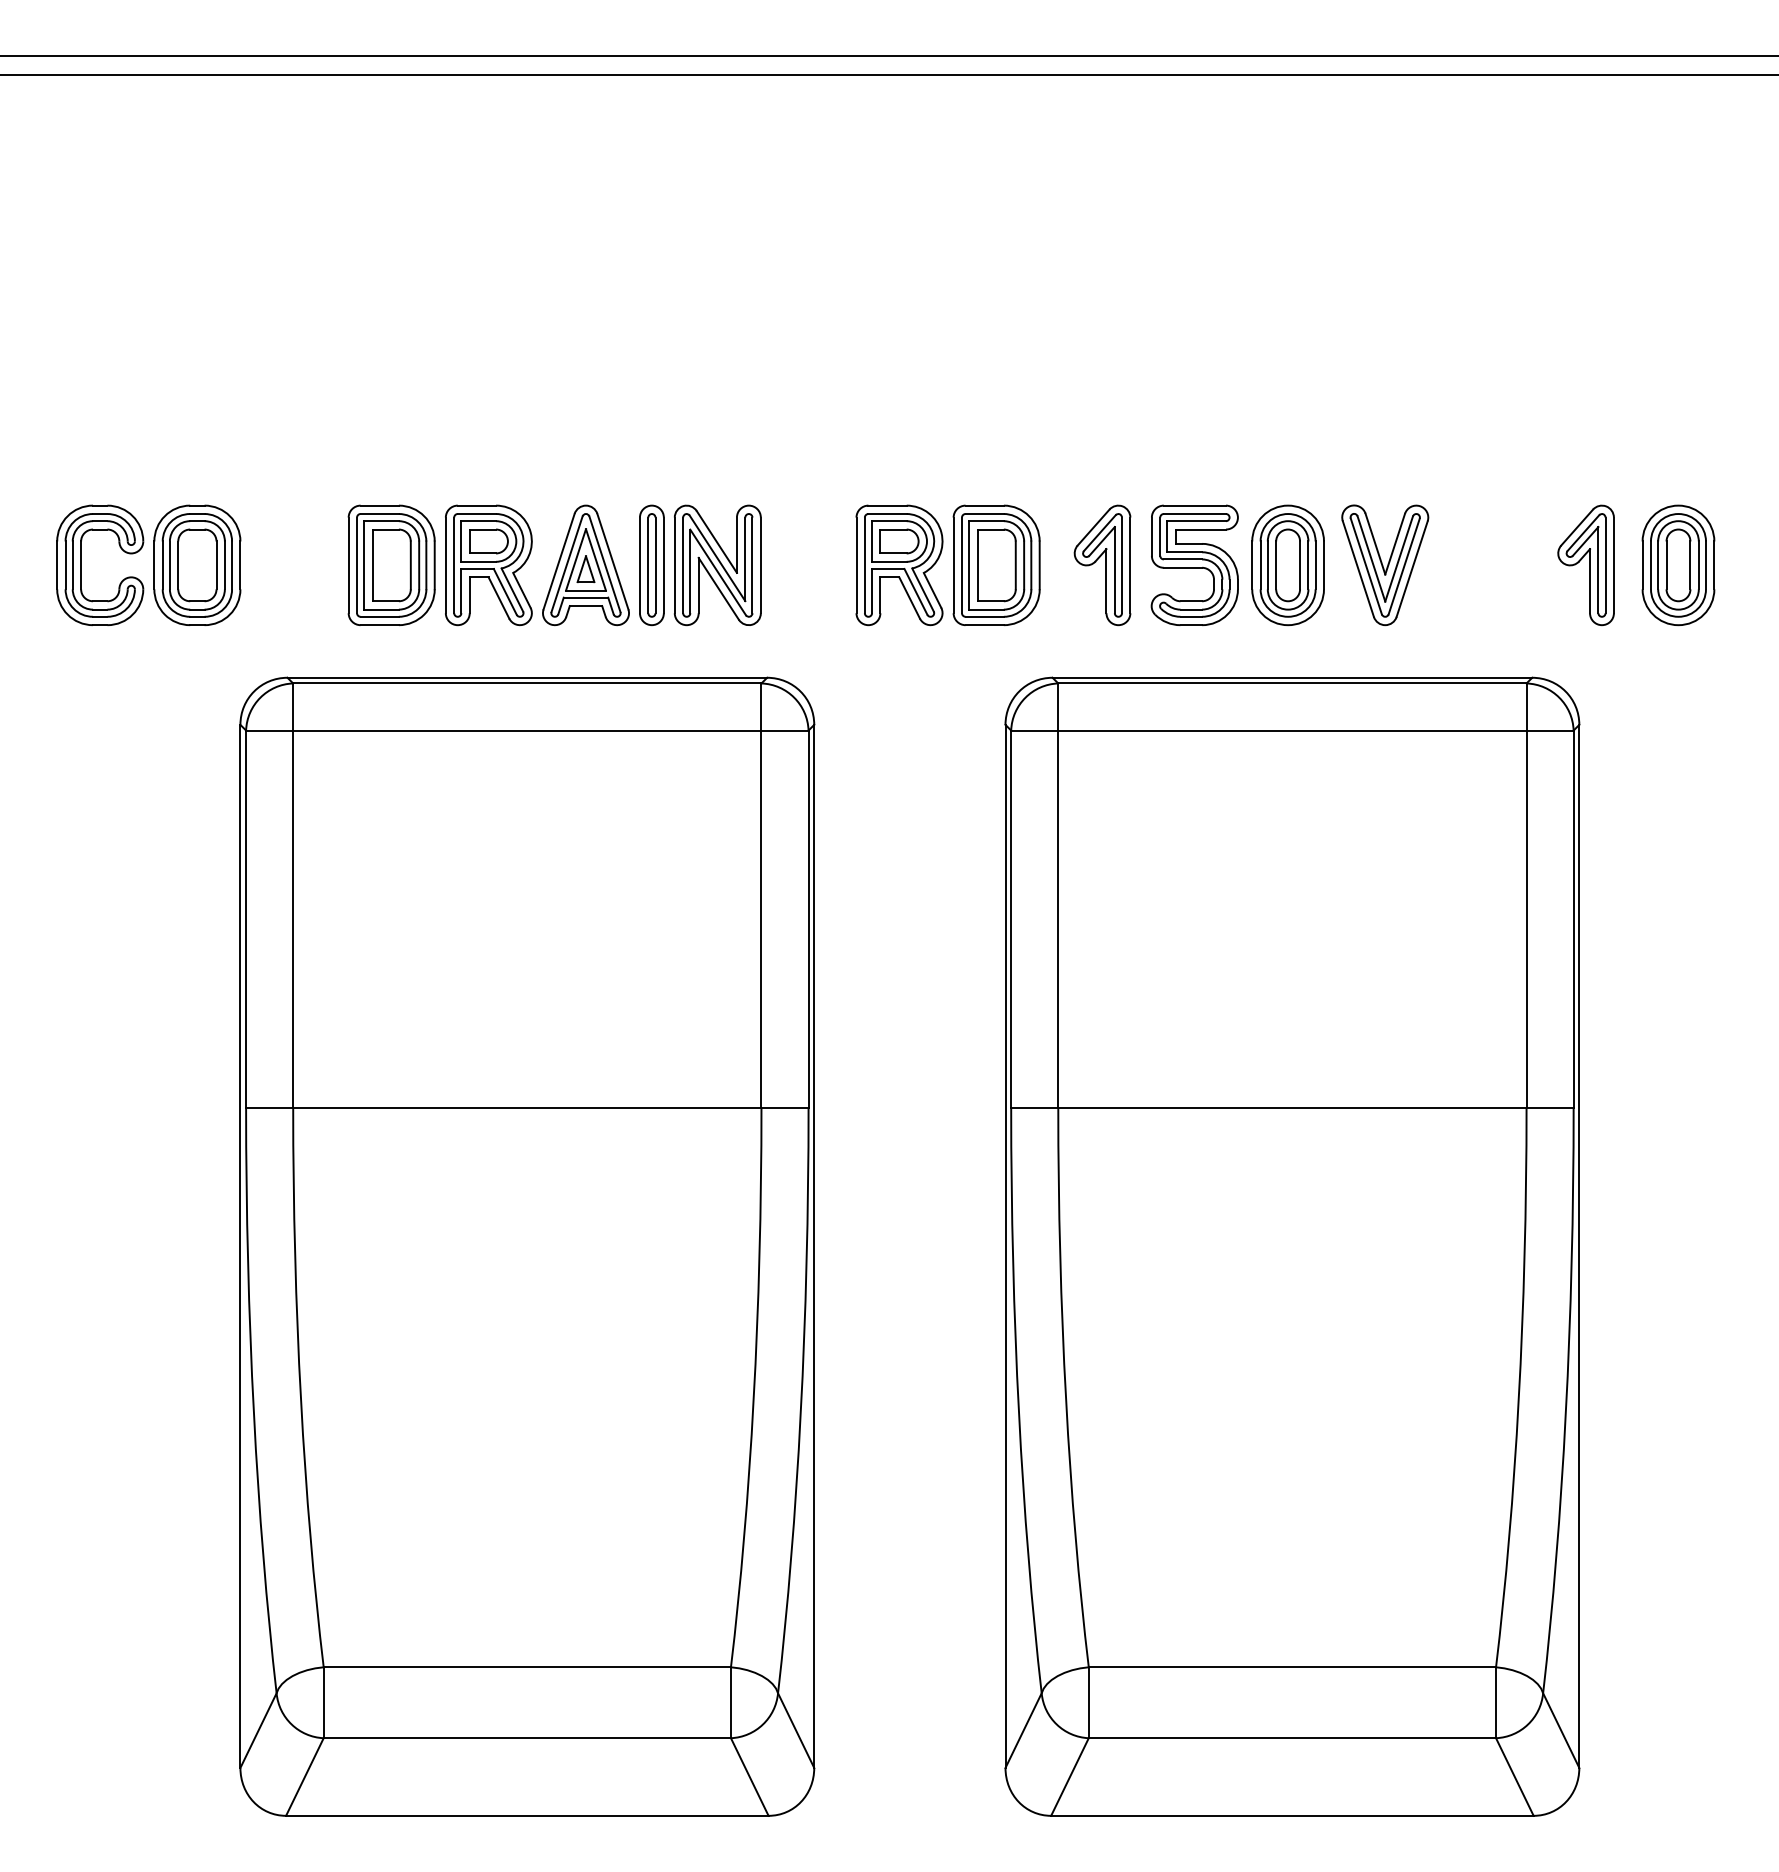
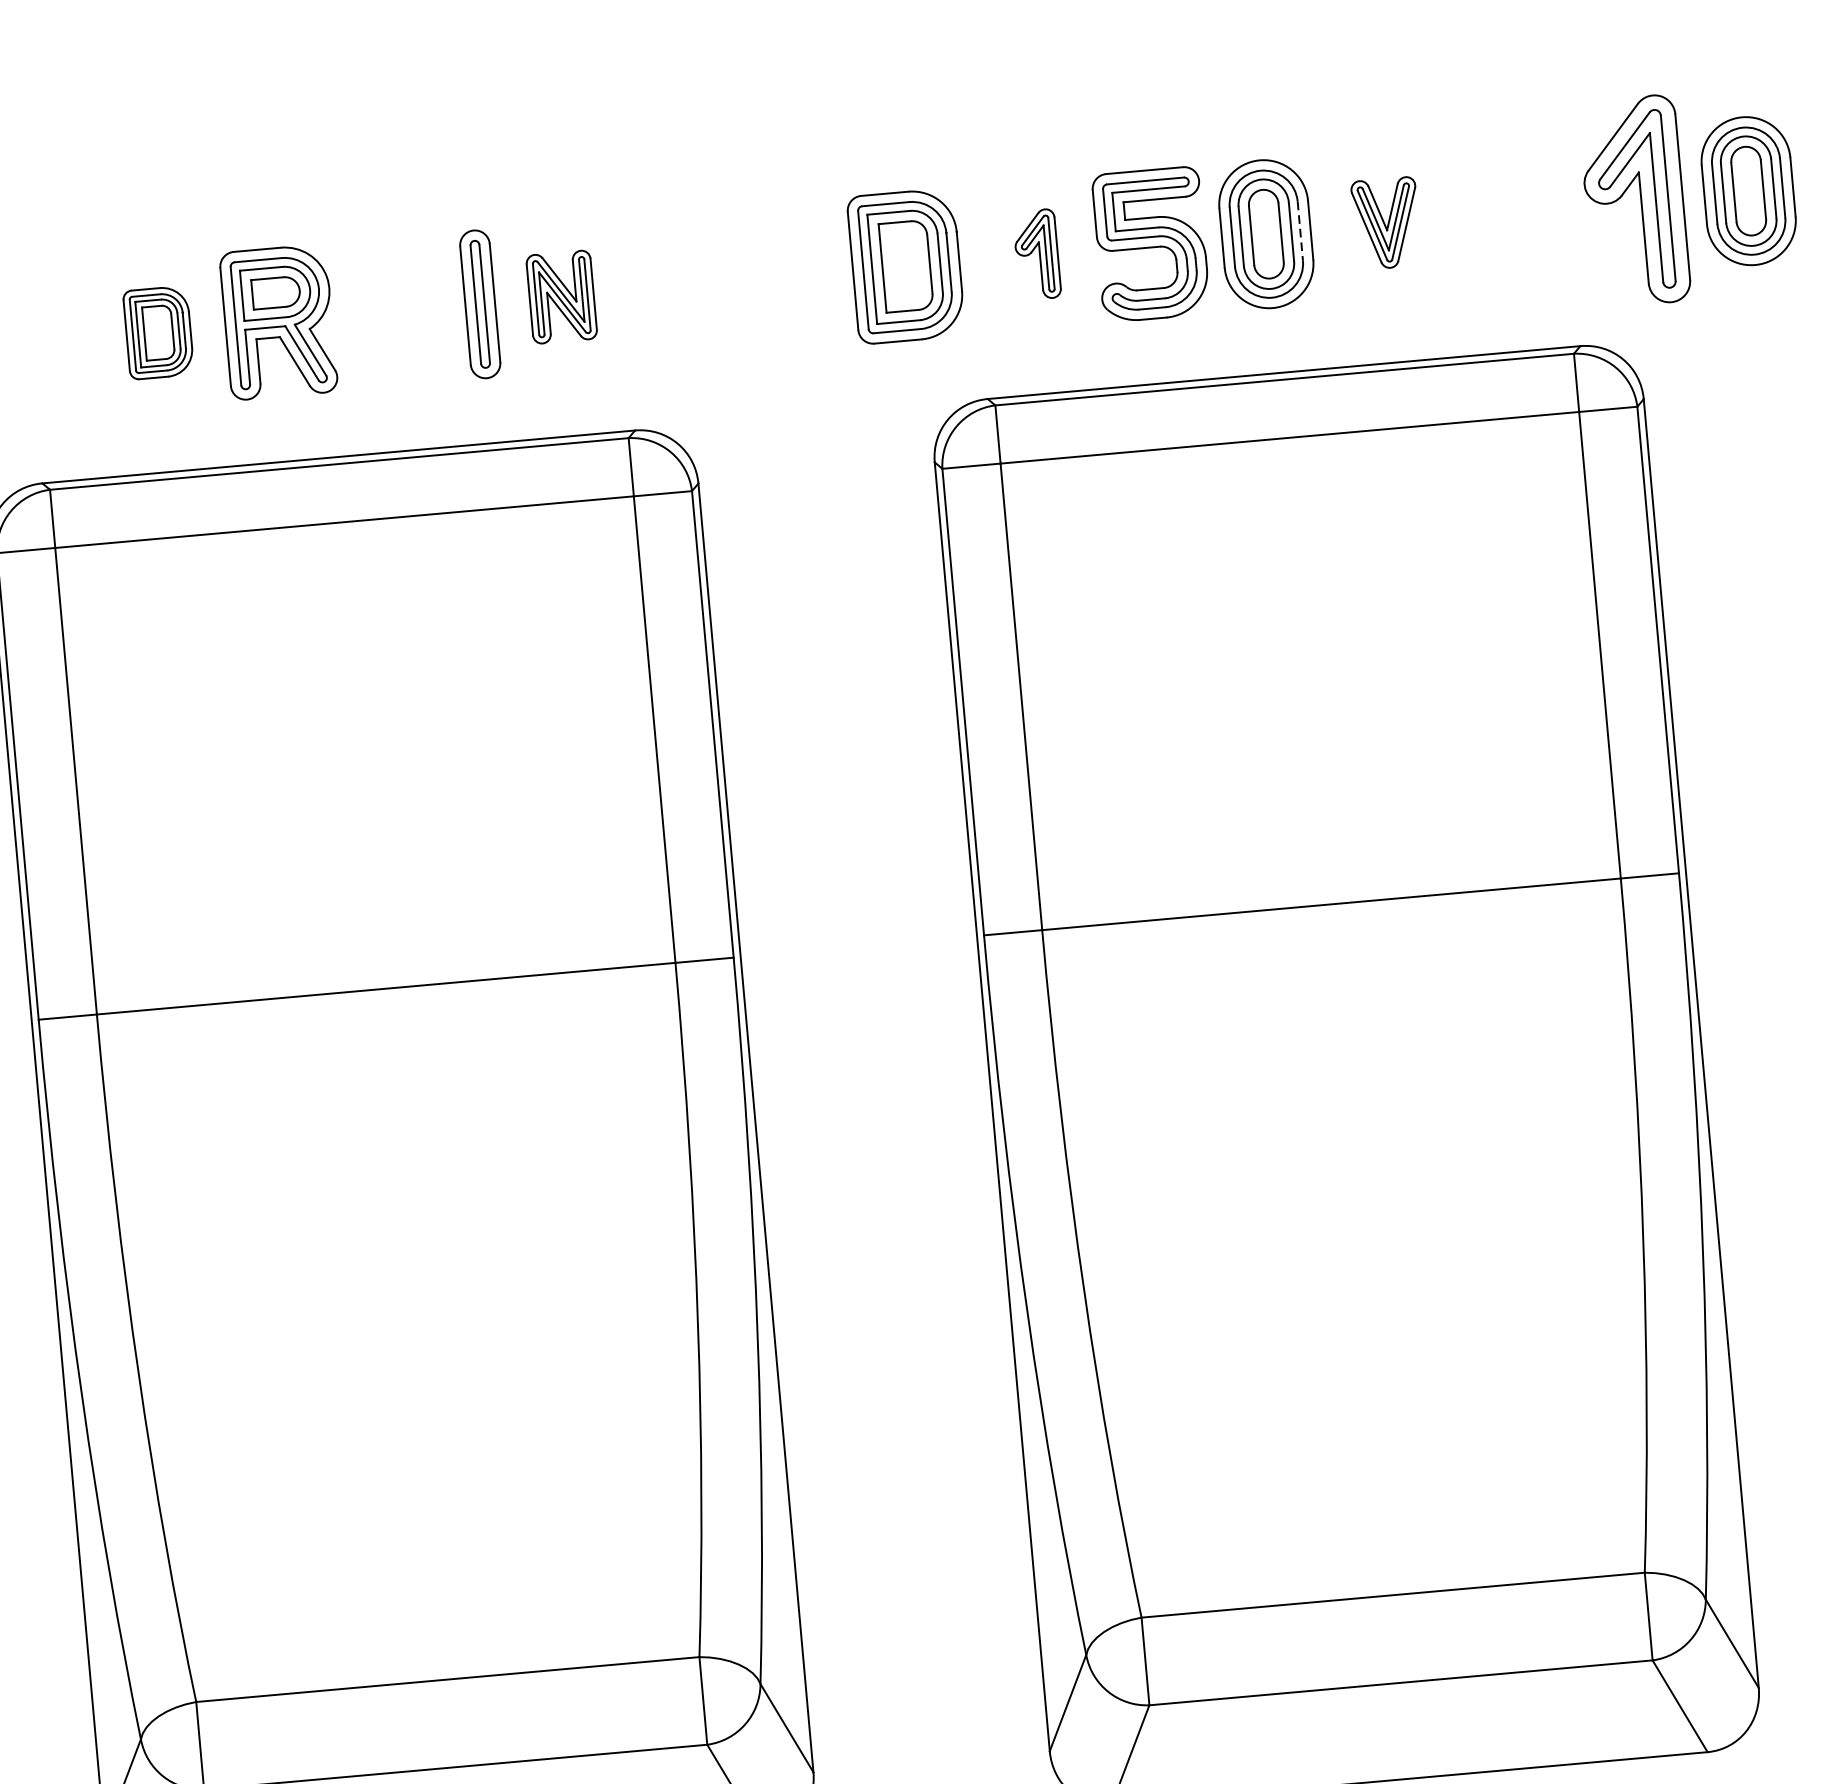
part: (391, 564) -> (158, 331), size x0.6
part: (585, 565) -> (398, 311), removed
part: (717, 565) -> (561, 297), size x0.6
part: (899, 565) -> (786, 277), removed
part: (1102, 565) -> (1037, 254), size x0.6
line: (1315, 565) -> (1300, 231), solid -> dashed
part: (1385, 565) -> (1386, 223), size x0.6
part: (1585, 565) -> (1633, 201), size x1.4

